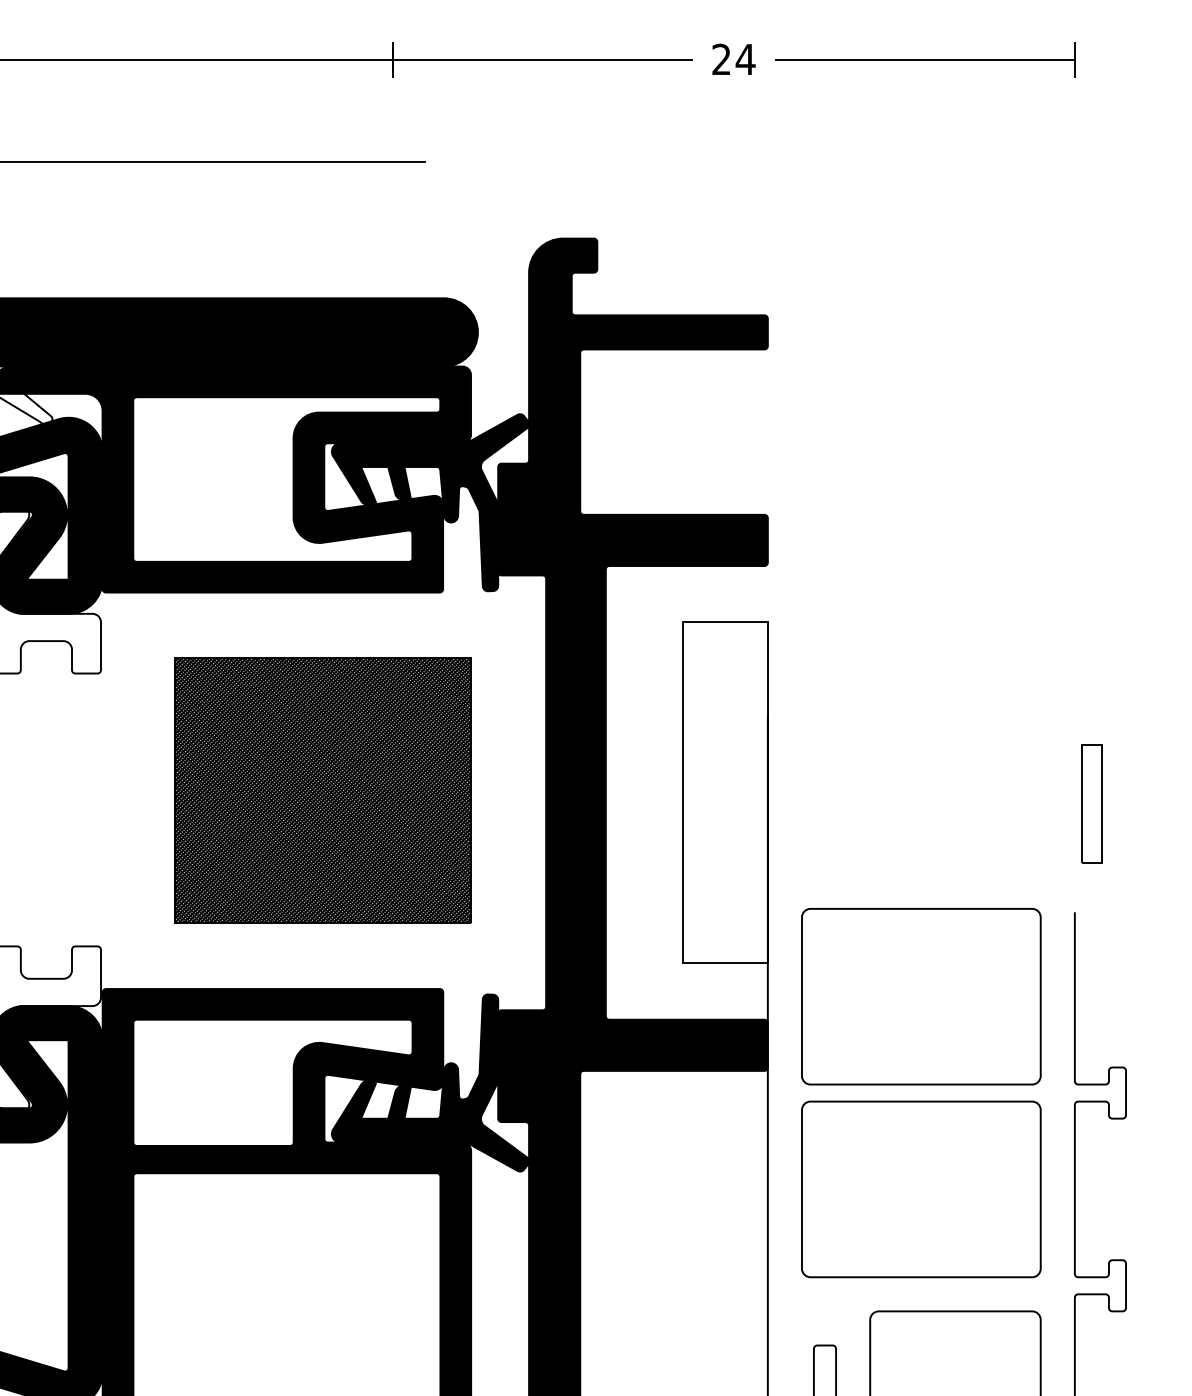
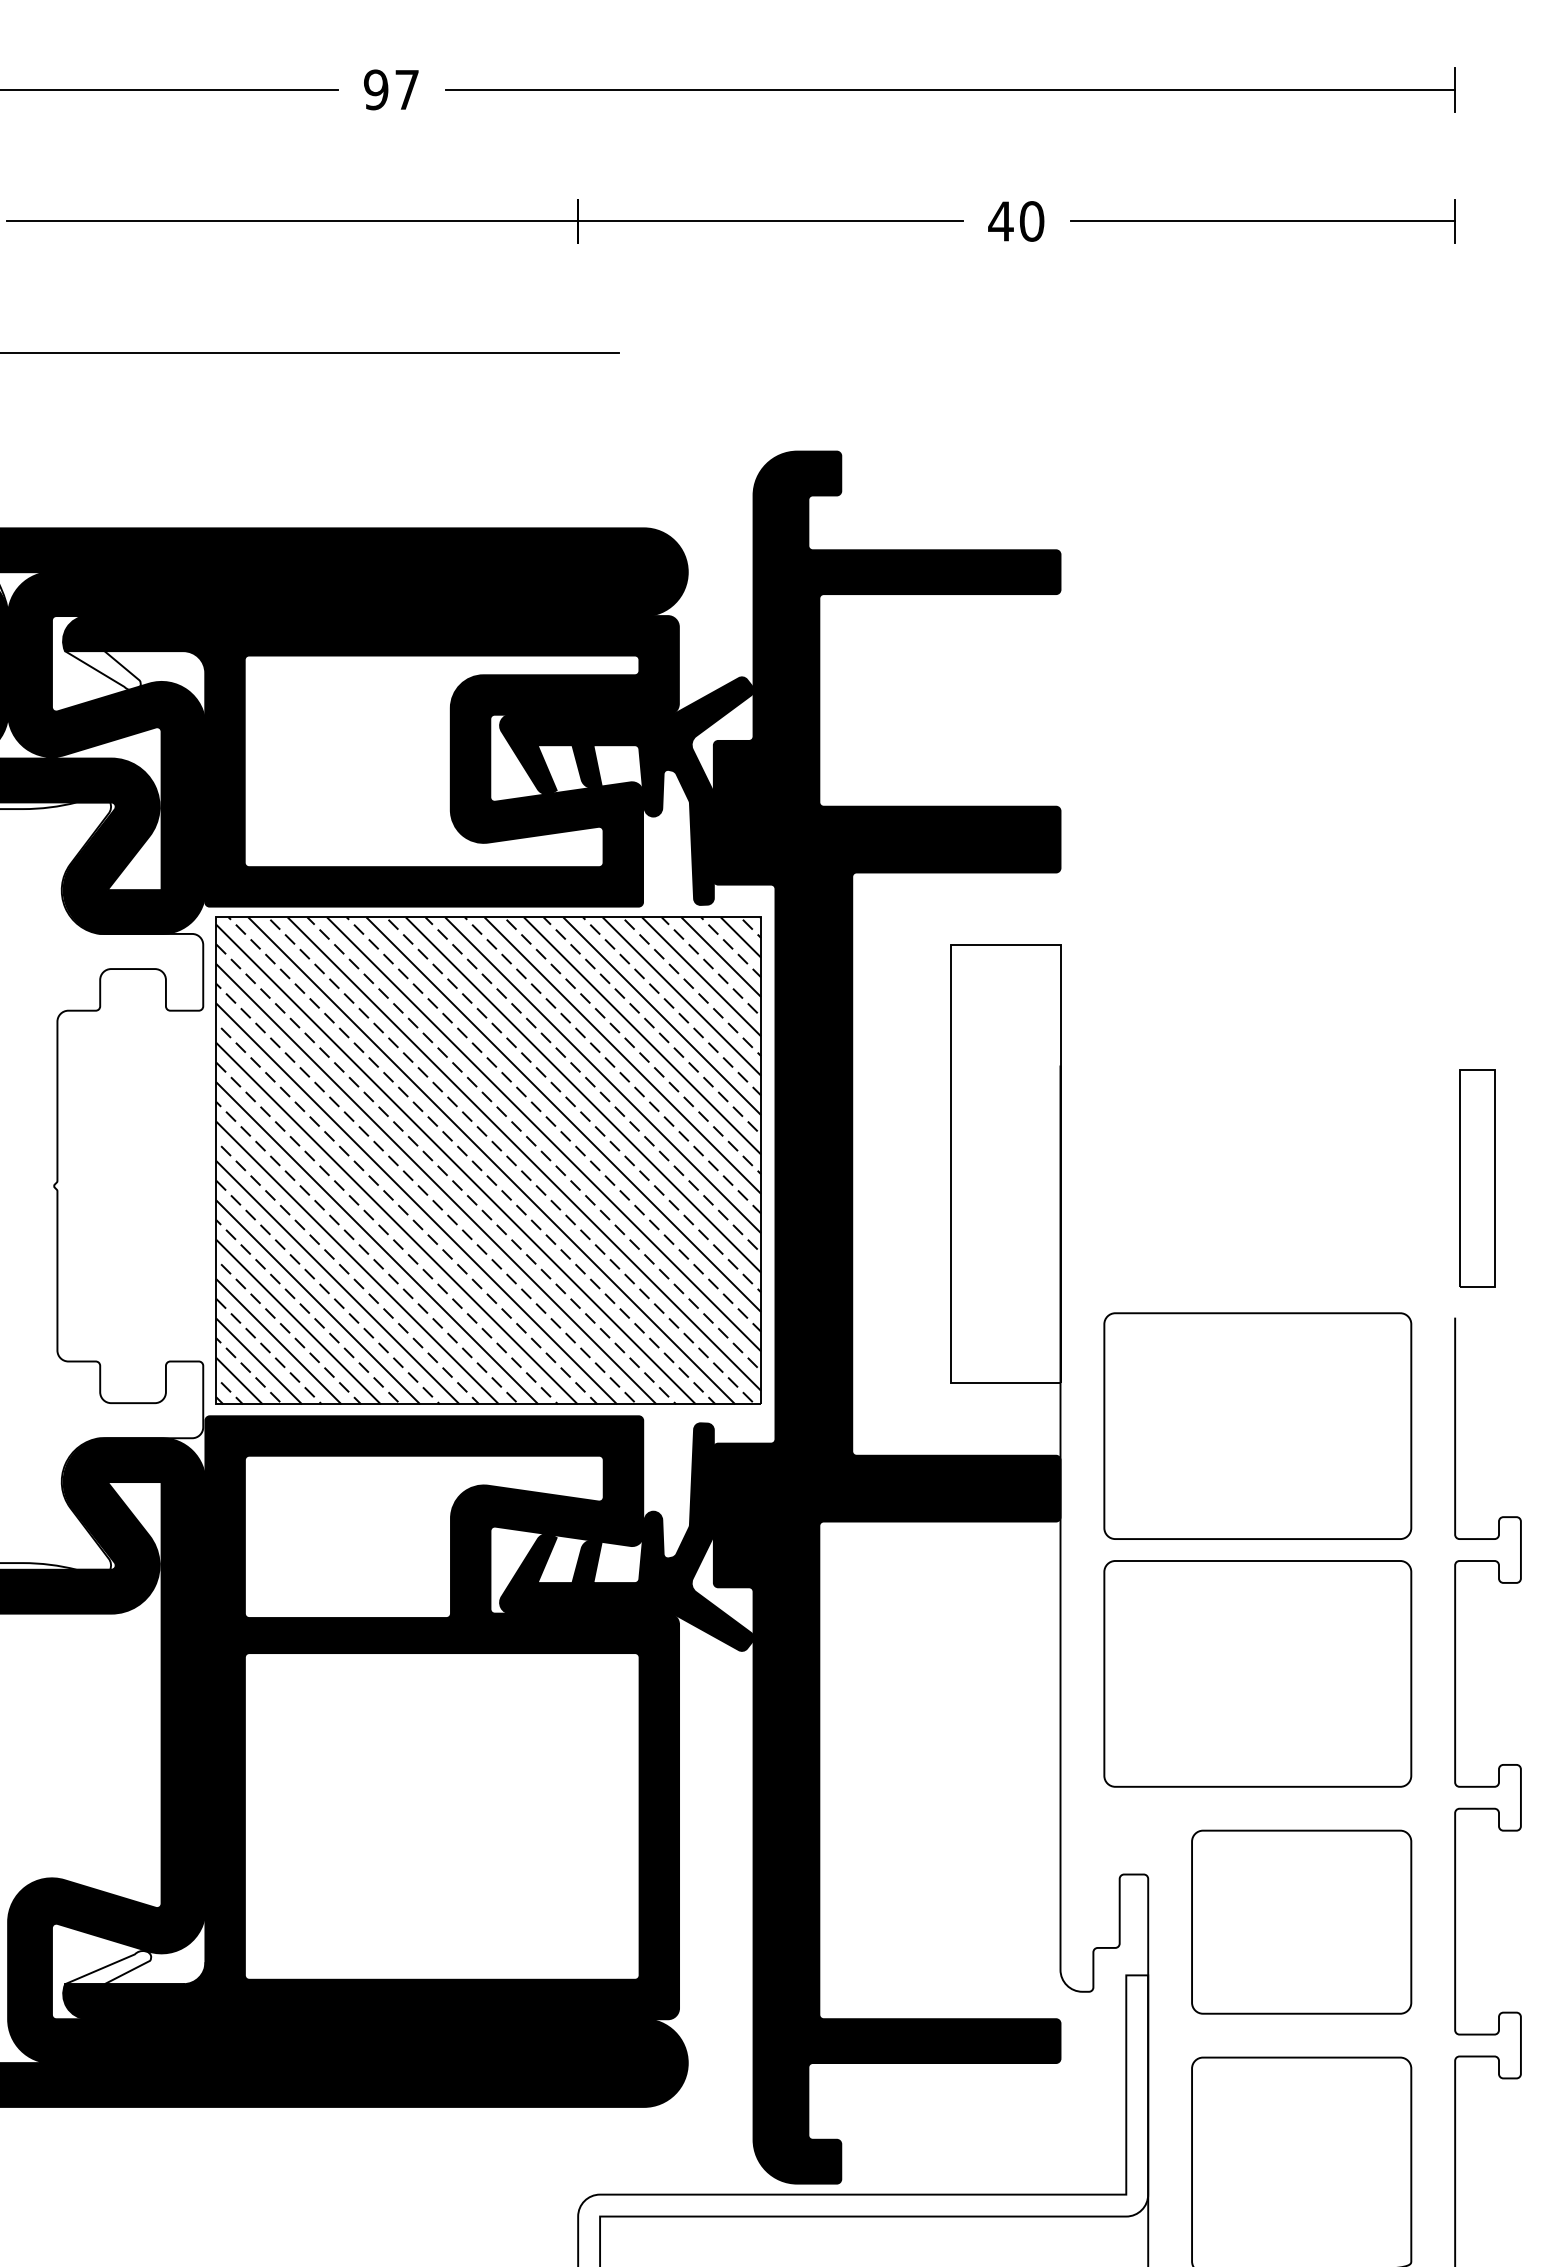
text: (733, 59) -> (1016, 221), 24 -> 40
part: (322, 790) -> (488, 1160), size x1.43
part: (1092, 804) -> (1477, 1178), size x1.43

